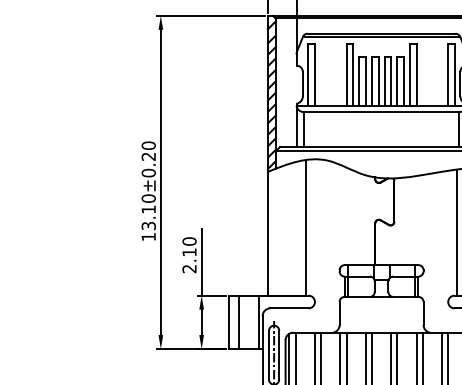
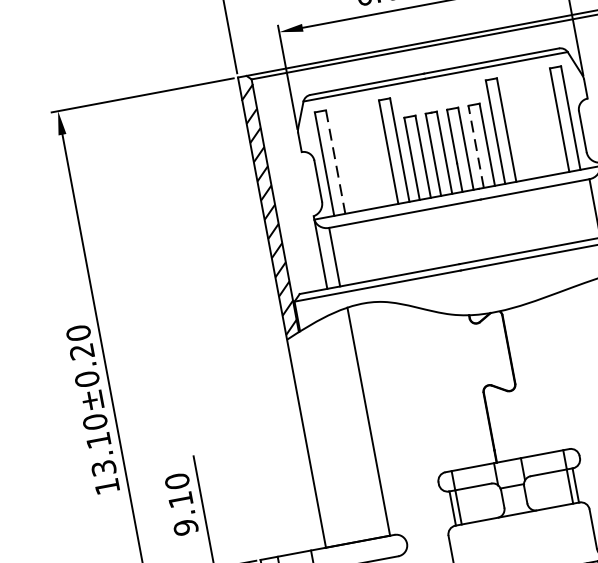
line: (314, 75) -> (335, 163), solid -> dashed
line: (397, 80) -> (476, 145), solid -> dashed
text: (189, 268) -> (185, 526), 2.10 -> 9.10

